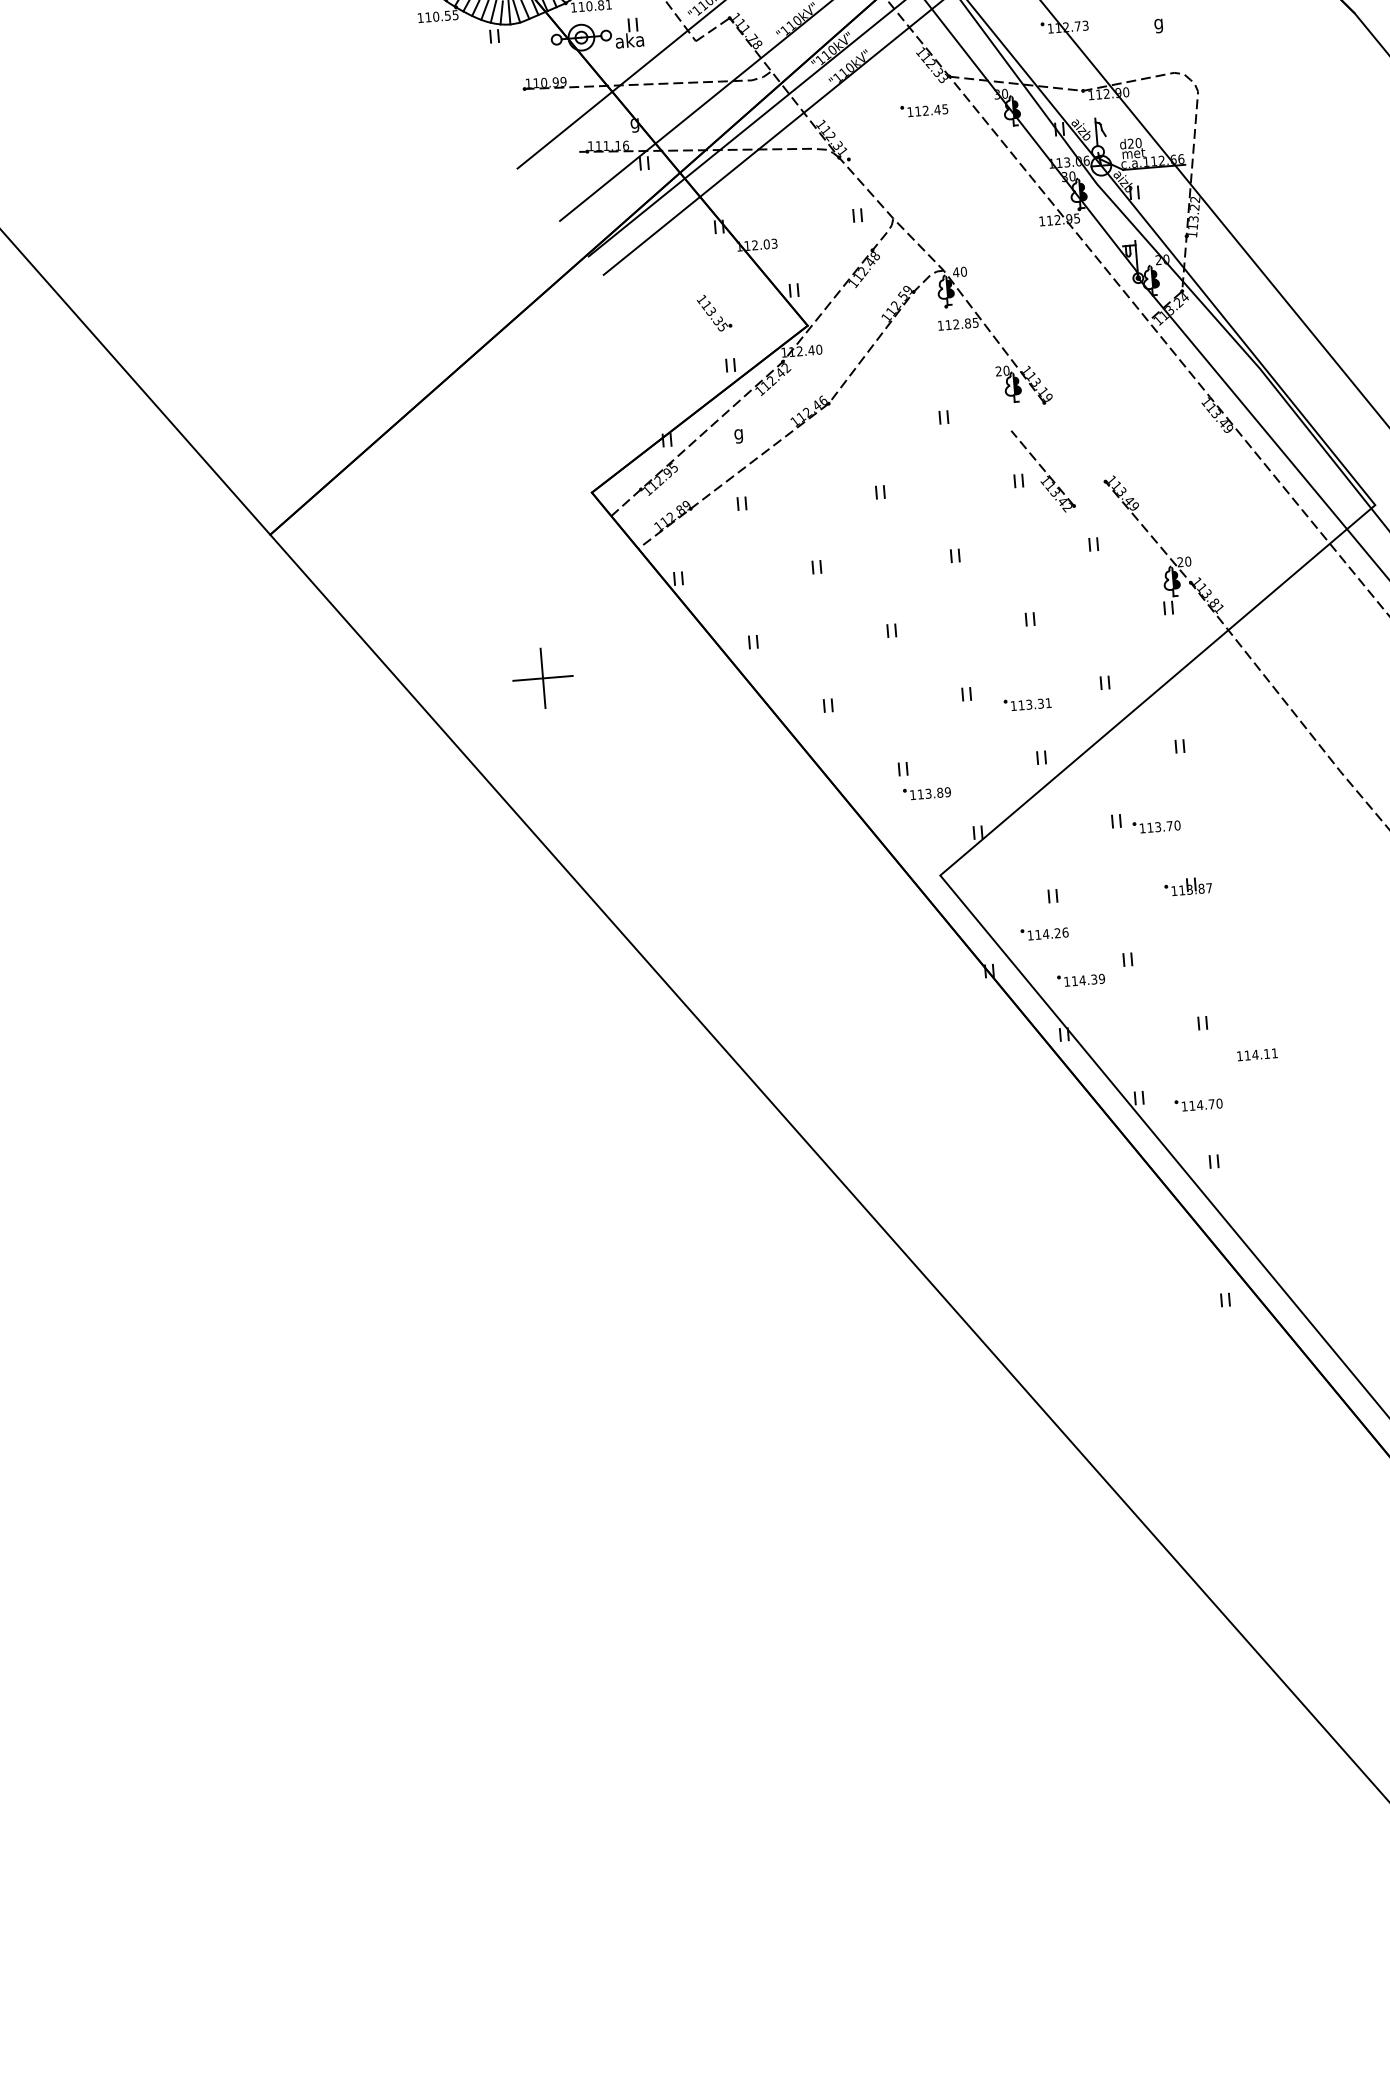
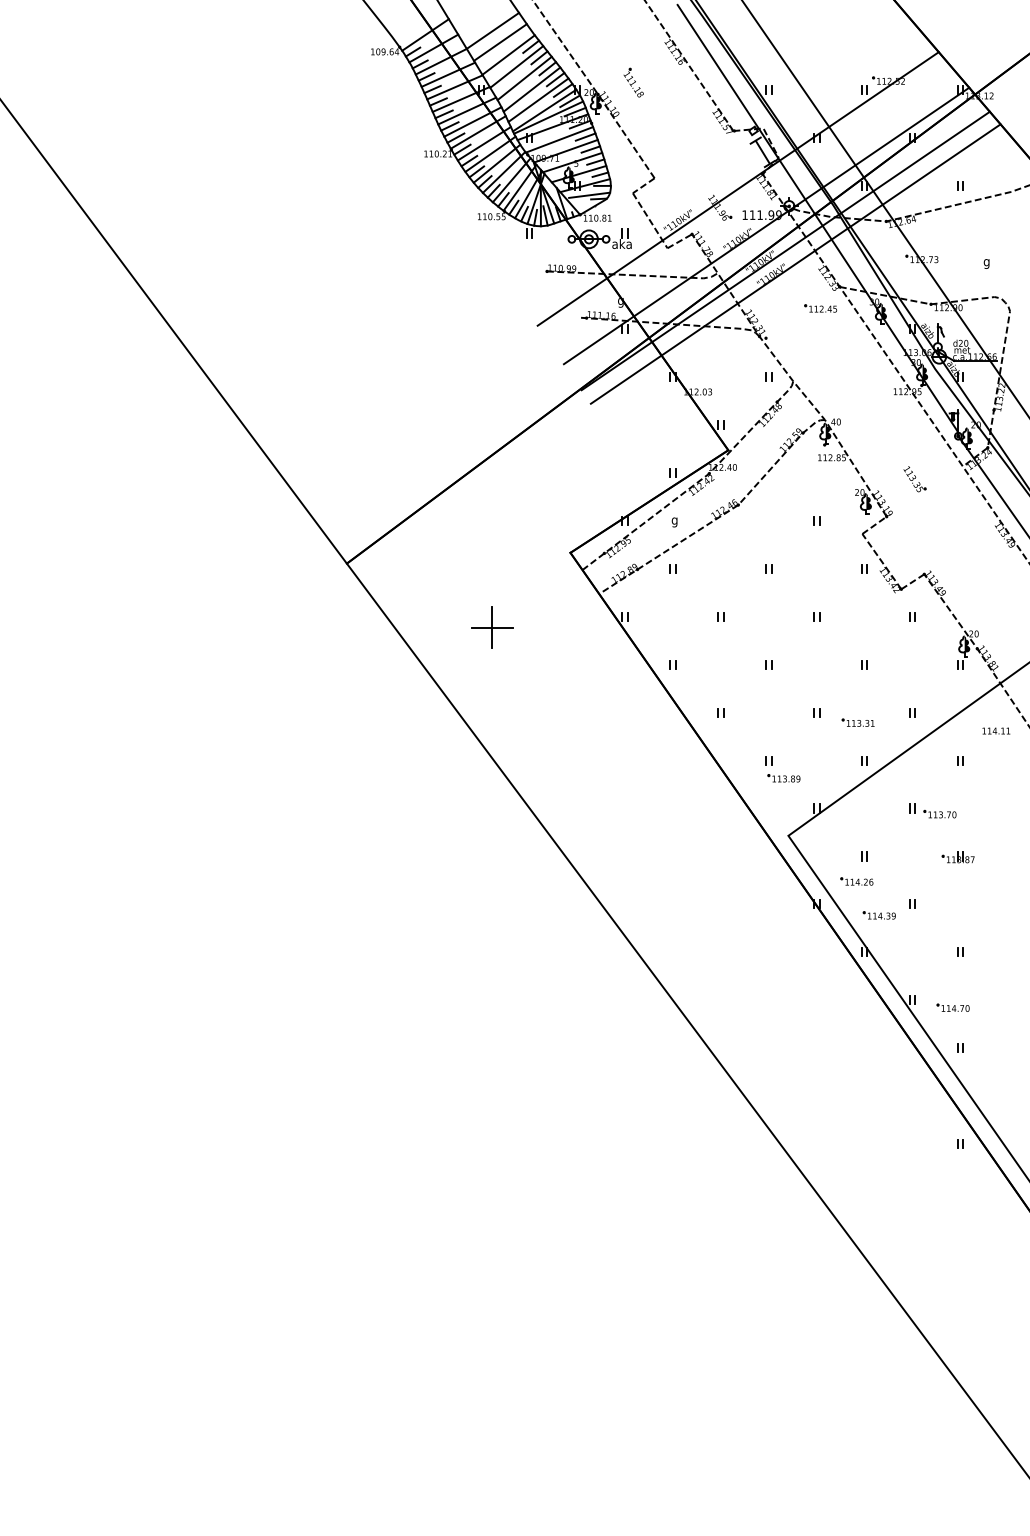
part: (713, 313) -> (914, 479), moved
line: (1027, 417) -> (874, 525), added
line: (1089, 493) -> (912, 581), added
part: (543, 677) -> (492, 627), moved
text: (1257, 1053) -> (996, 730), moved

